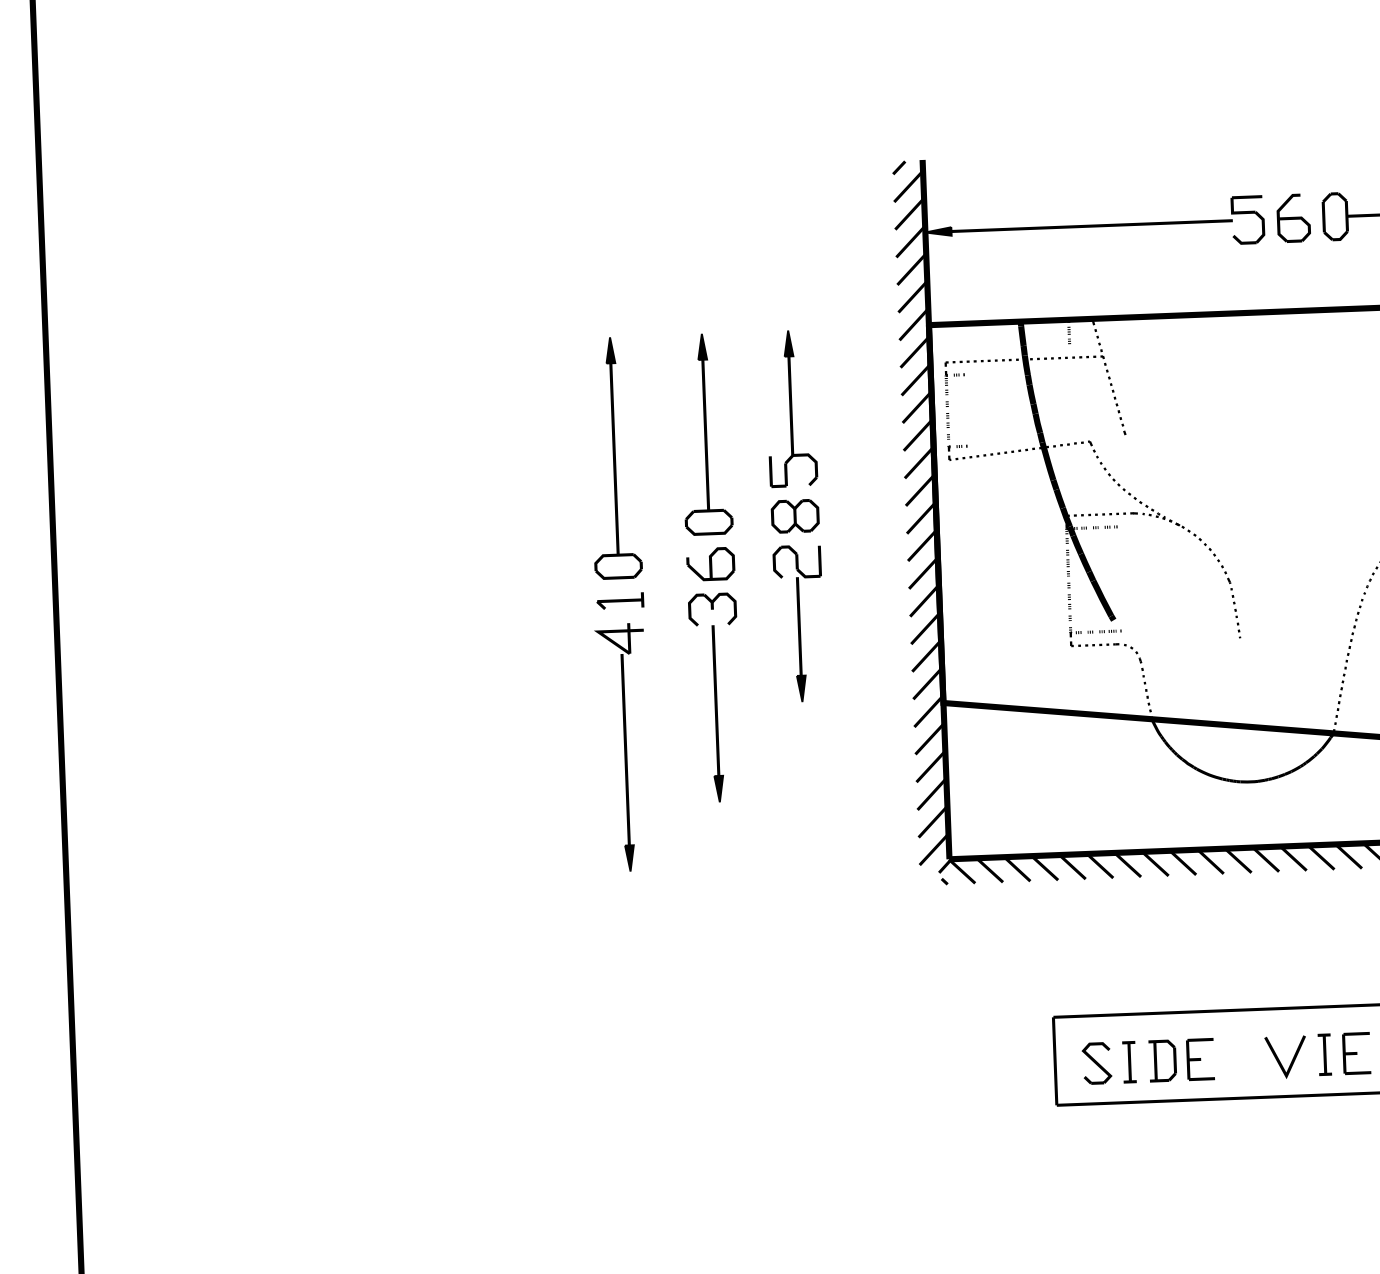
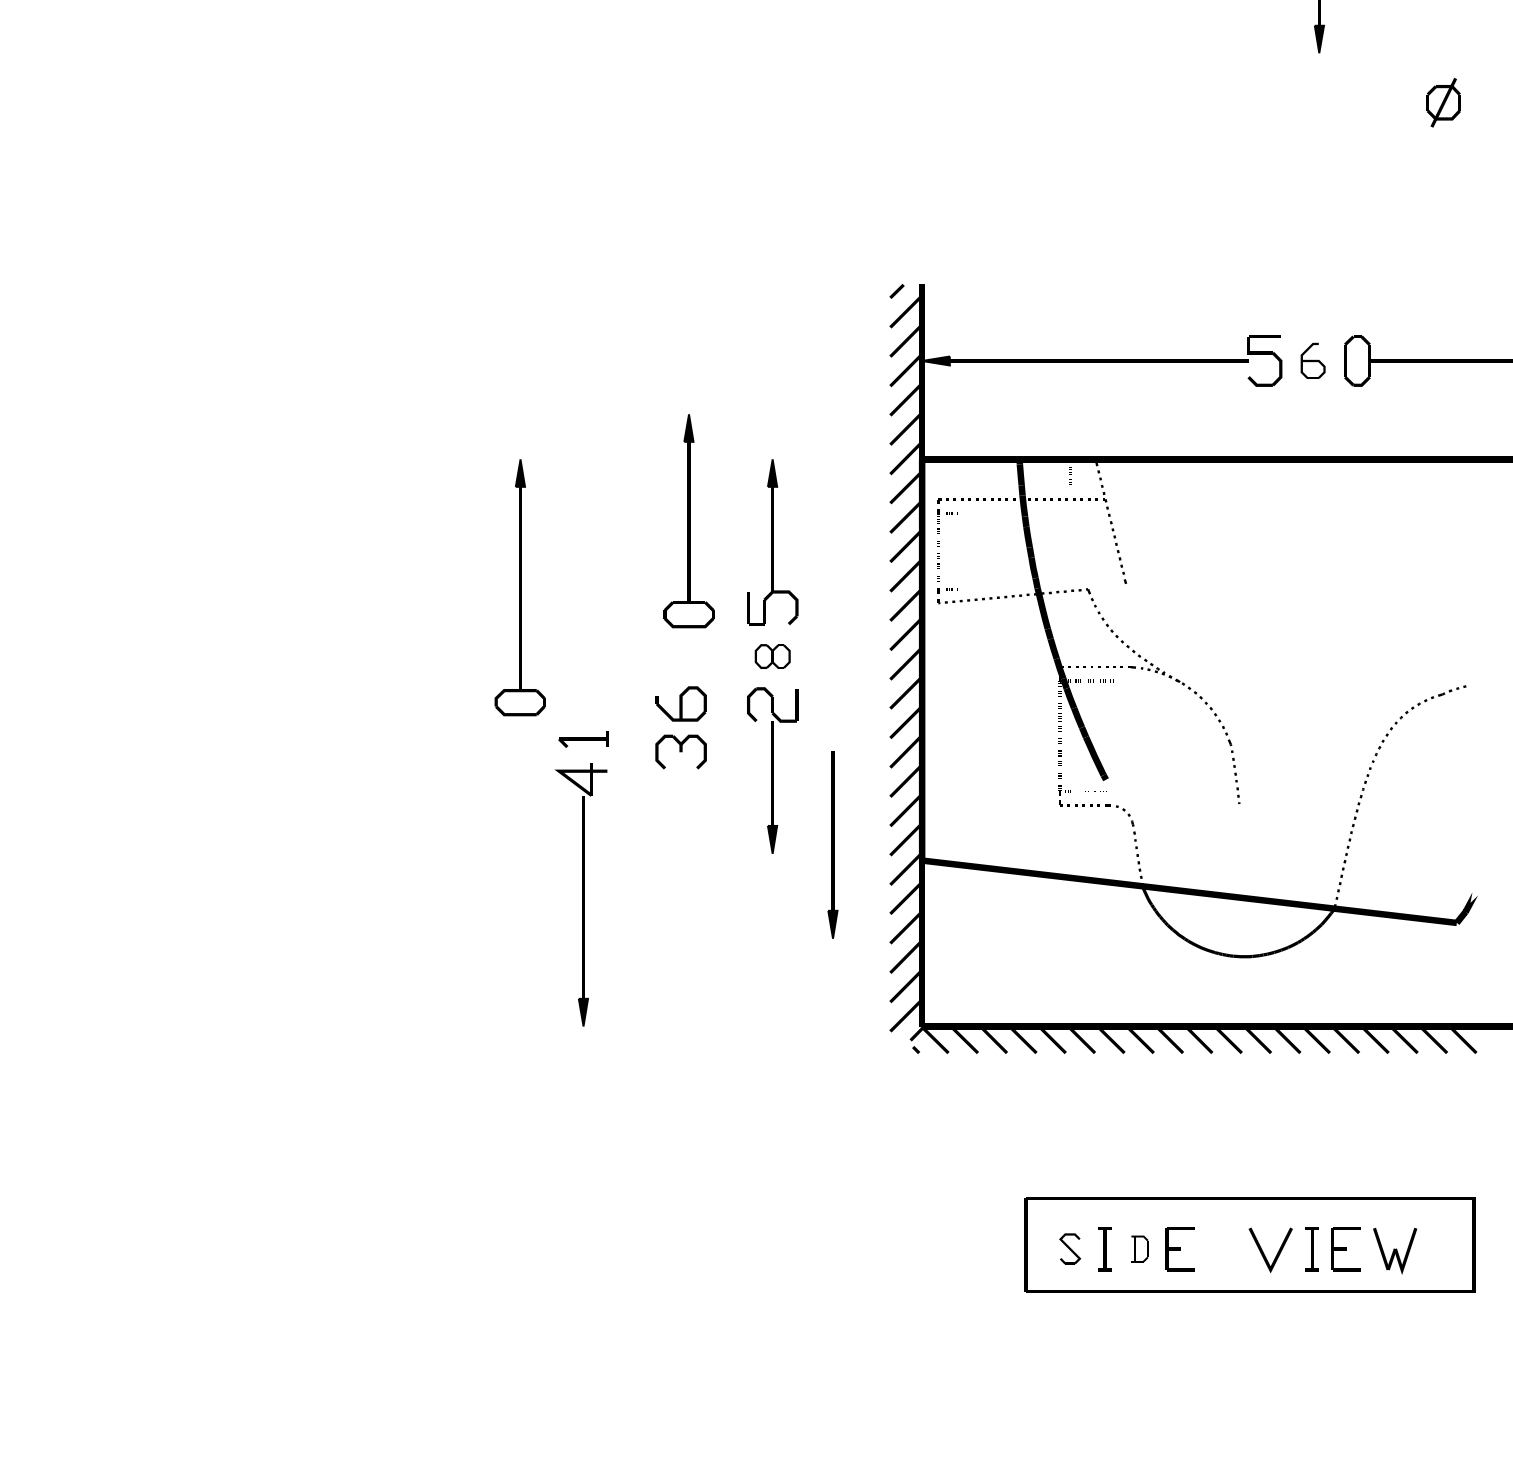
part: (1293, 217) -> (1312, 360), size x0.7
part: (705, 434) -> (688, 521), moved
part: (613, 458) -> (519, 587), moved
part: (795, 516) -> (772, 656), size x0.7
part: (1104, 631) -> (1095, 791), size x0.6
part: (715, 713) -> (832, 844), moved
part: (1162, 1060) -> (1139, 1248), size x0.6
part: (1096, 1063) -> (1069, 1248), size x0.7

